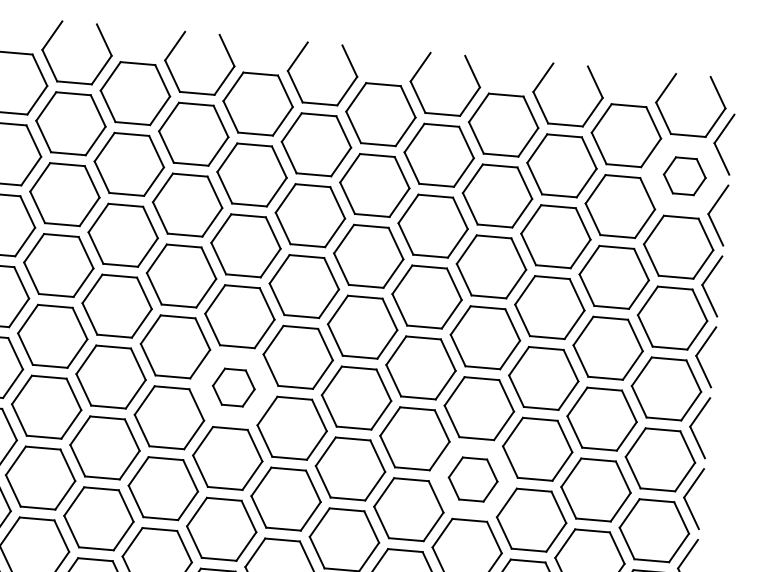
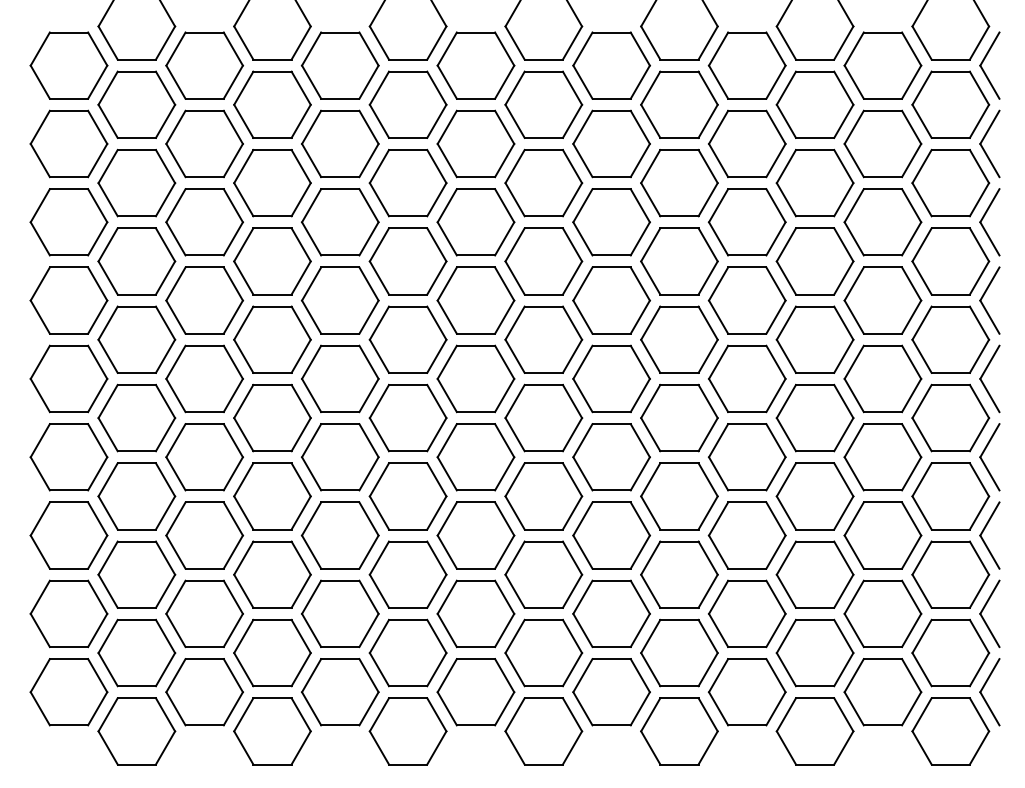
part: (684, 176) -> (950, 104), size x1.67
part: (233, 387) -> (475, 378), size x1.67
part: (472, 479) -> (746, 457), size x1.43

